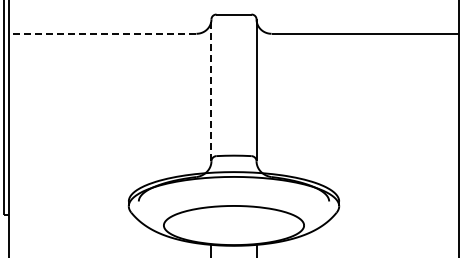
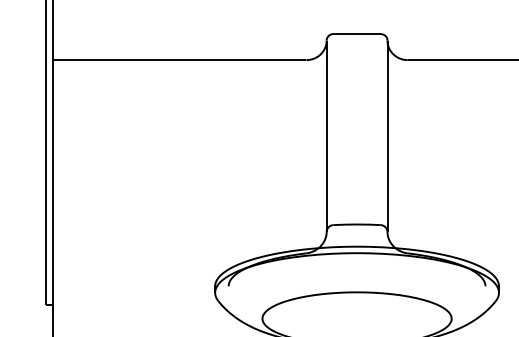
line: (102, 33) -> (179, 59), dashed -> solid
line: (211, 90) -> (326, 136), dashed -> solid

